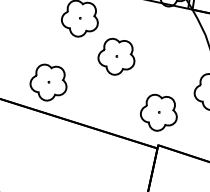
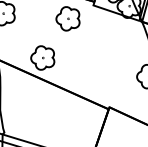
part: (115, 56) -> (88, 46), removed
part: (157, 111) -> (111, 85), removed

